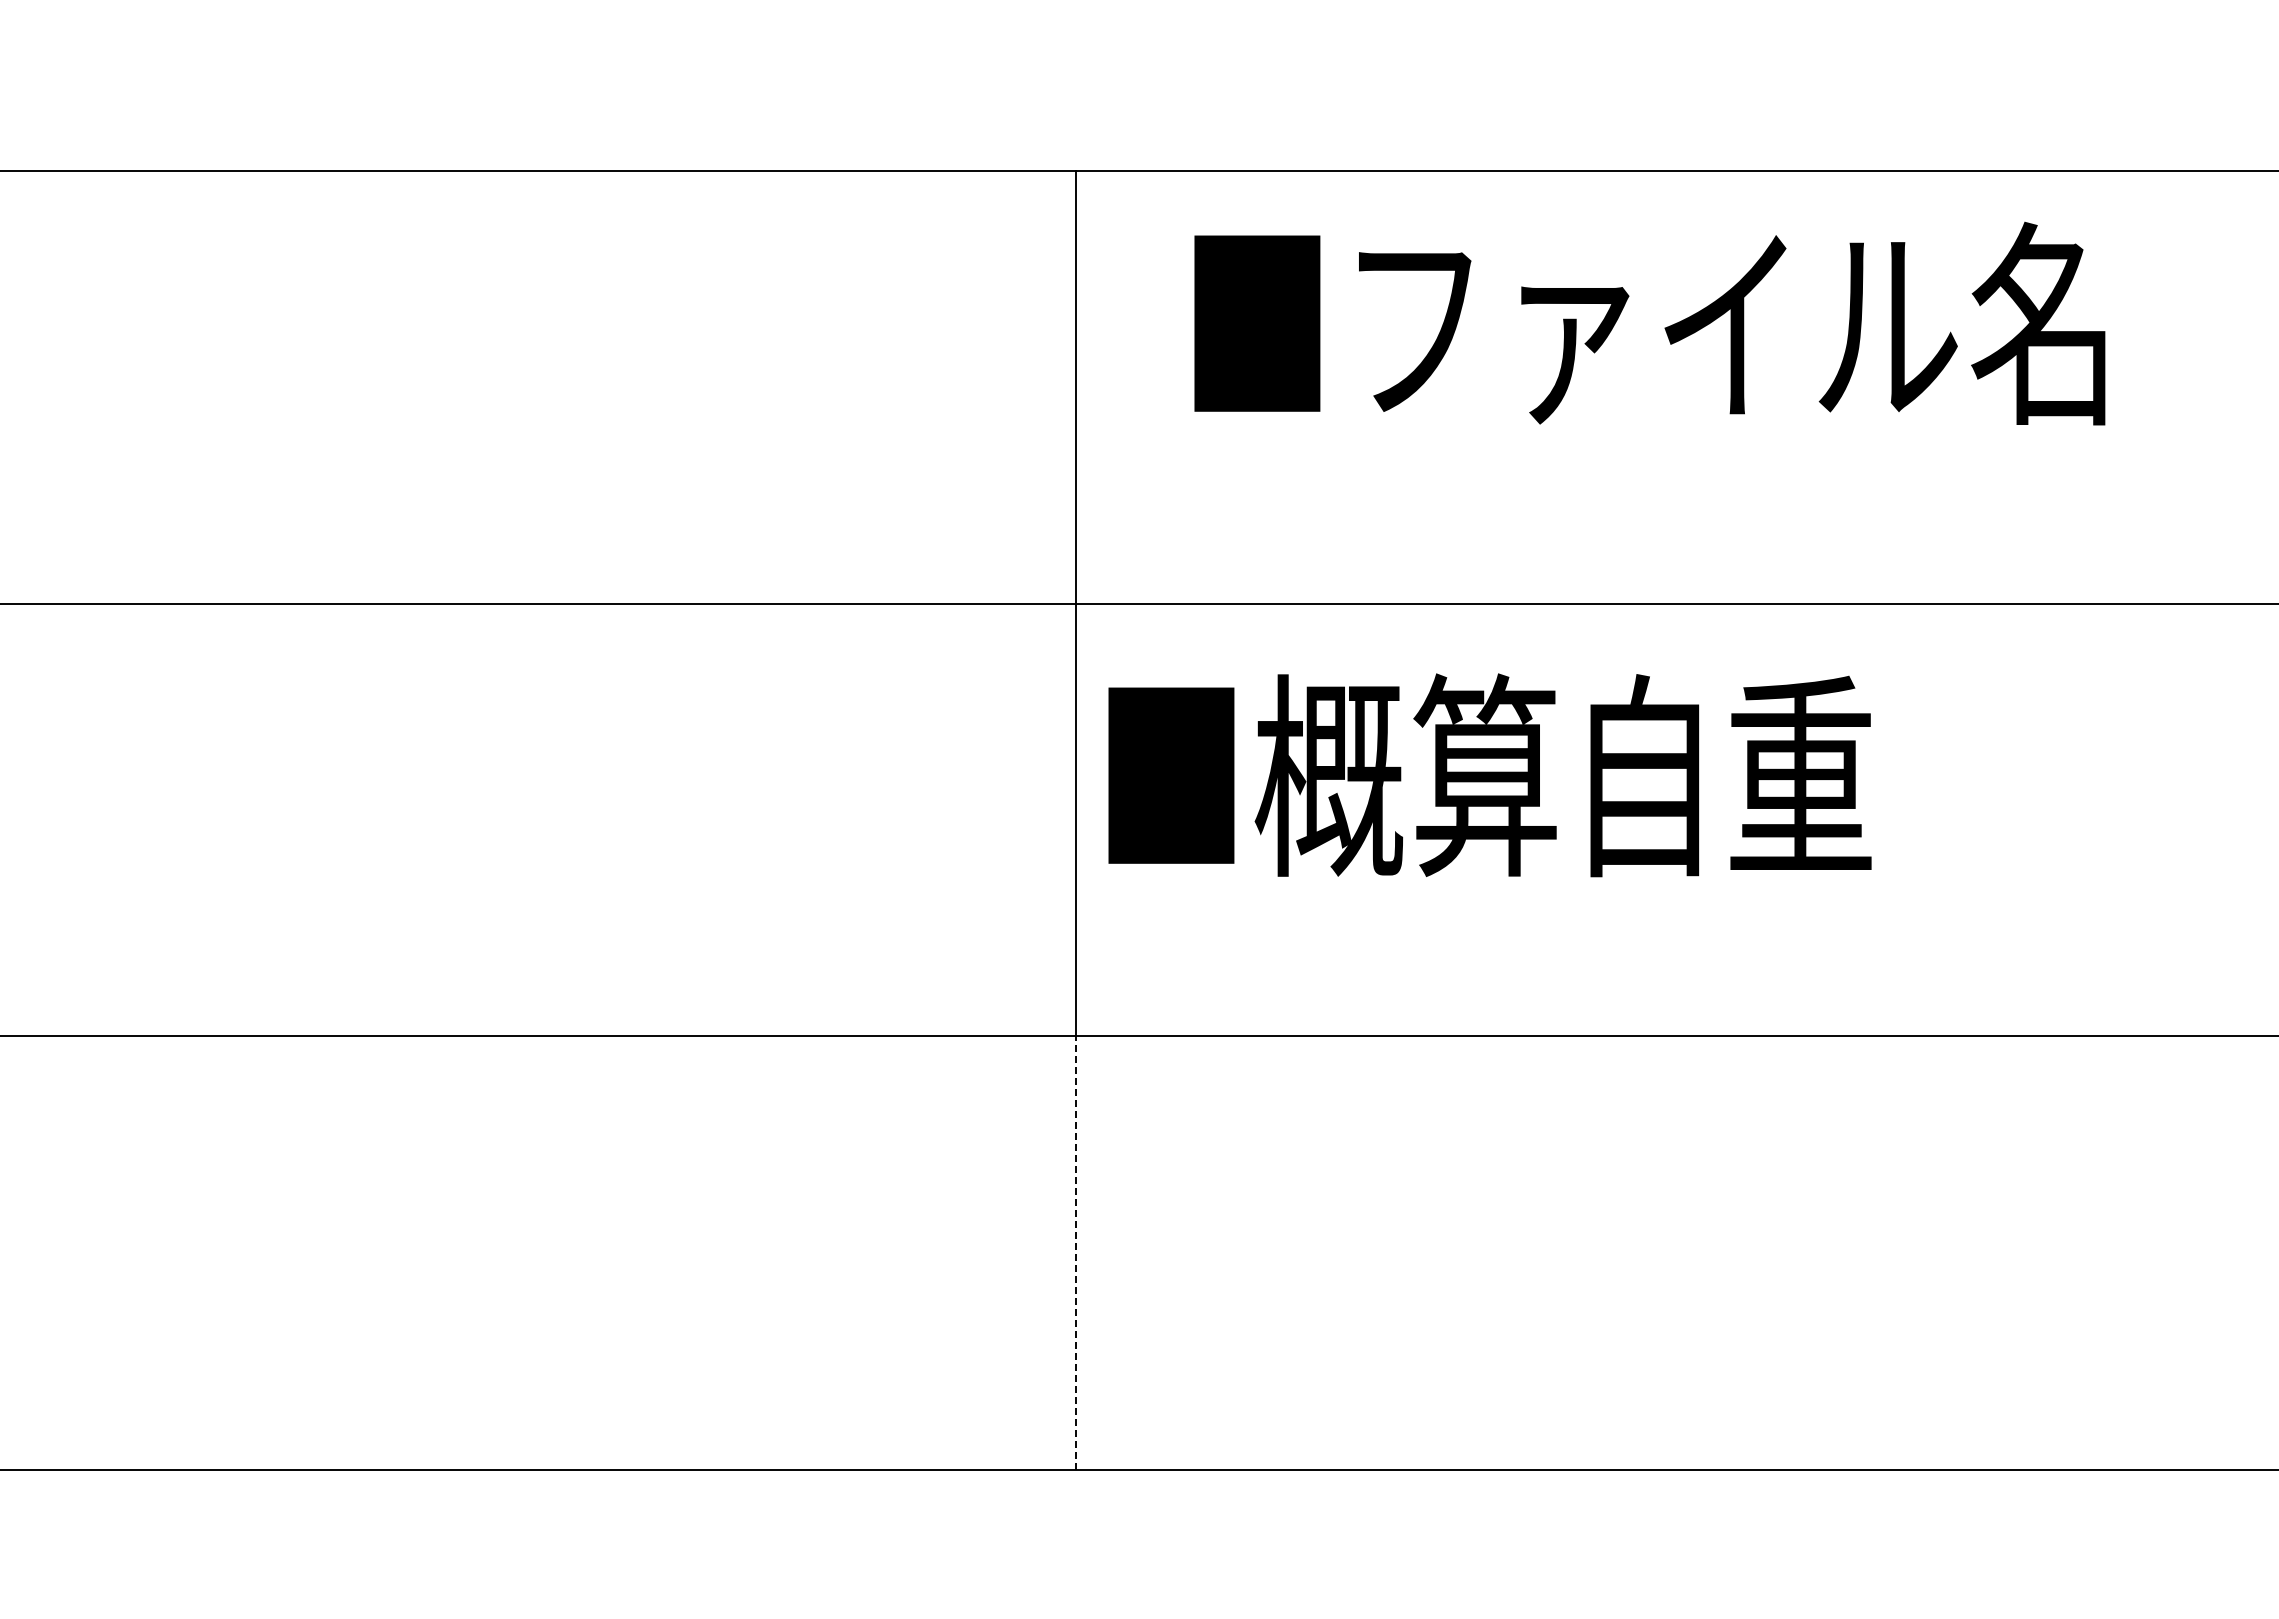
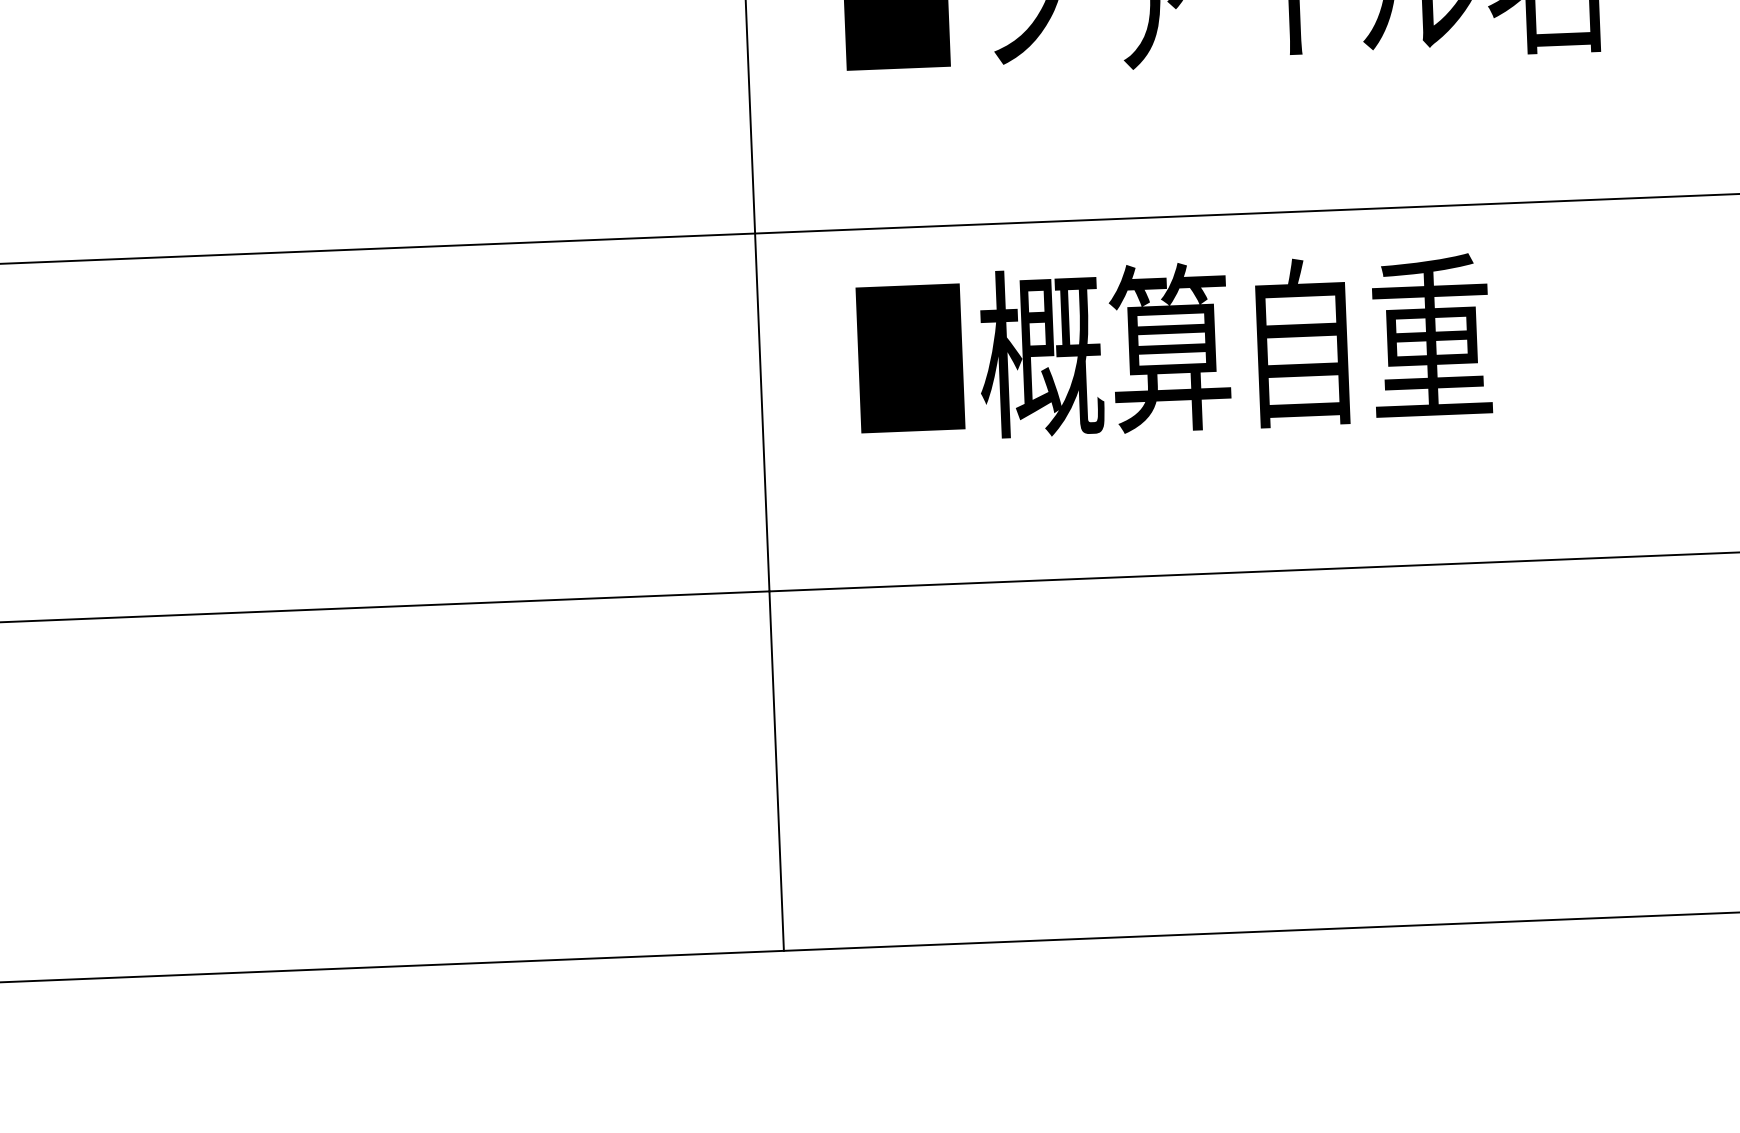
text: (1489, 775) -> (1173, 347), moved
line: (1076, 1252) -> (777, 770), dashed -> solid

